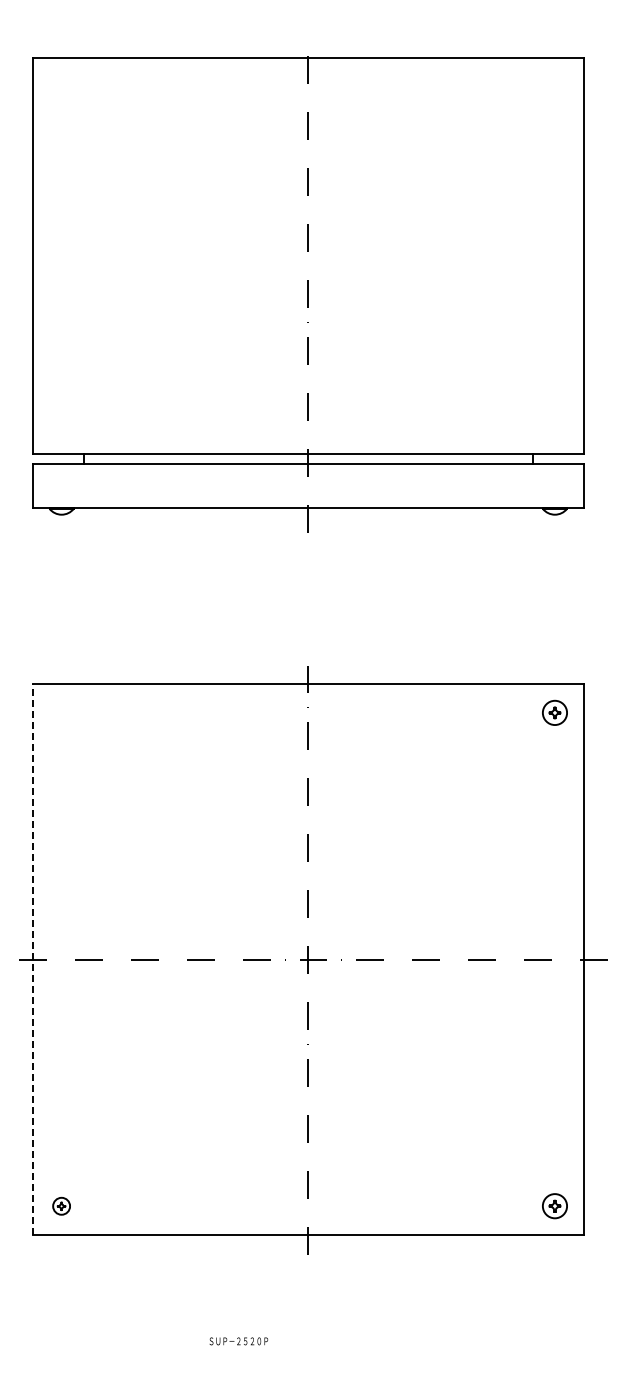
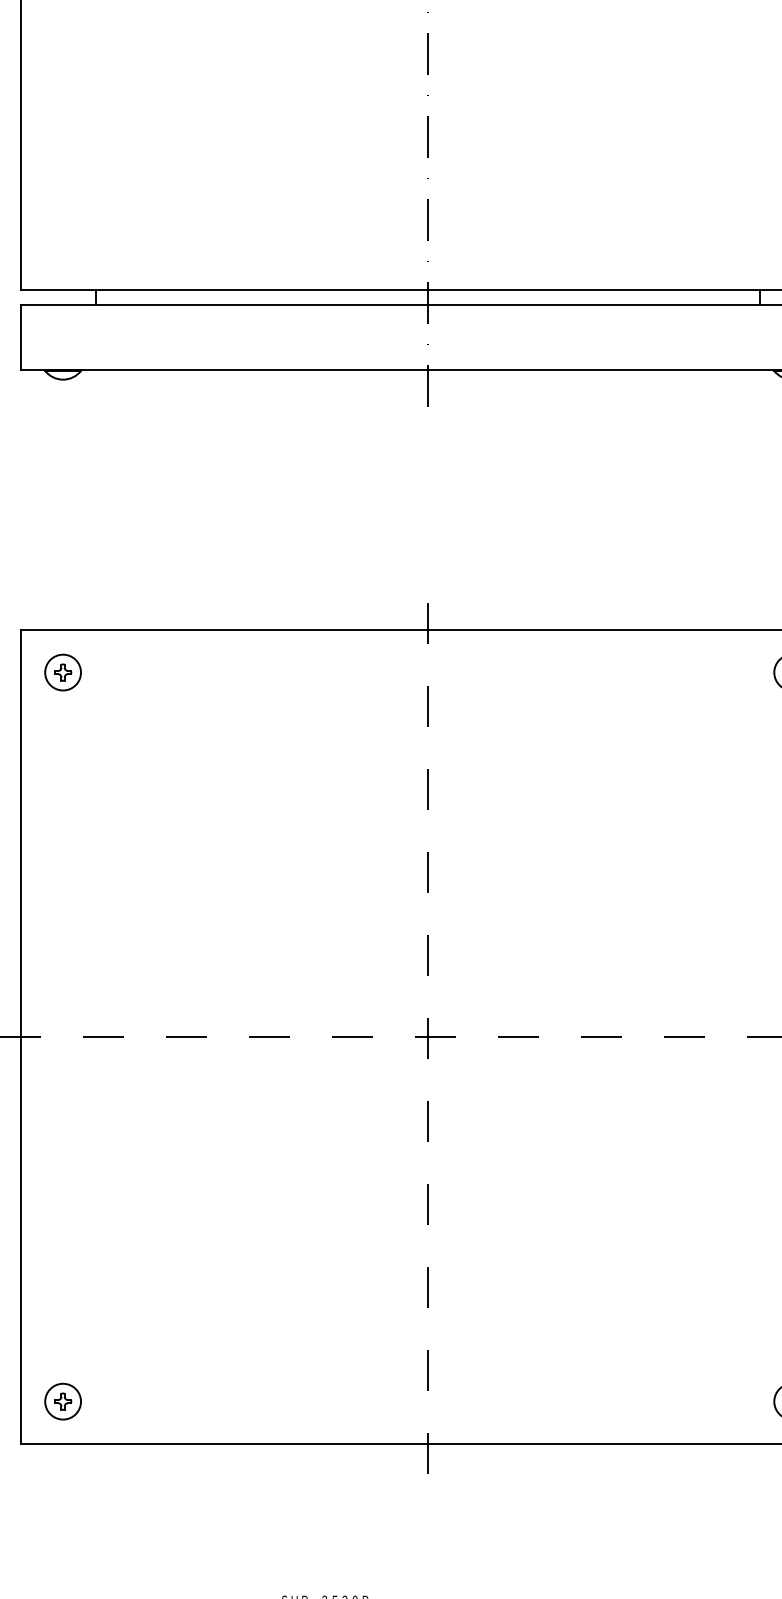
part: (61, 712) -> (62, 671), added
line: (33, 959) -> (21, 1037), dashed -> solid
part: (61, 1206) -> (62, 1402), size x1.43

